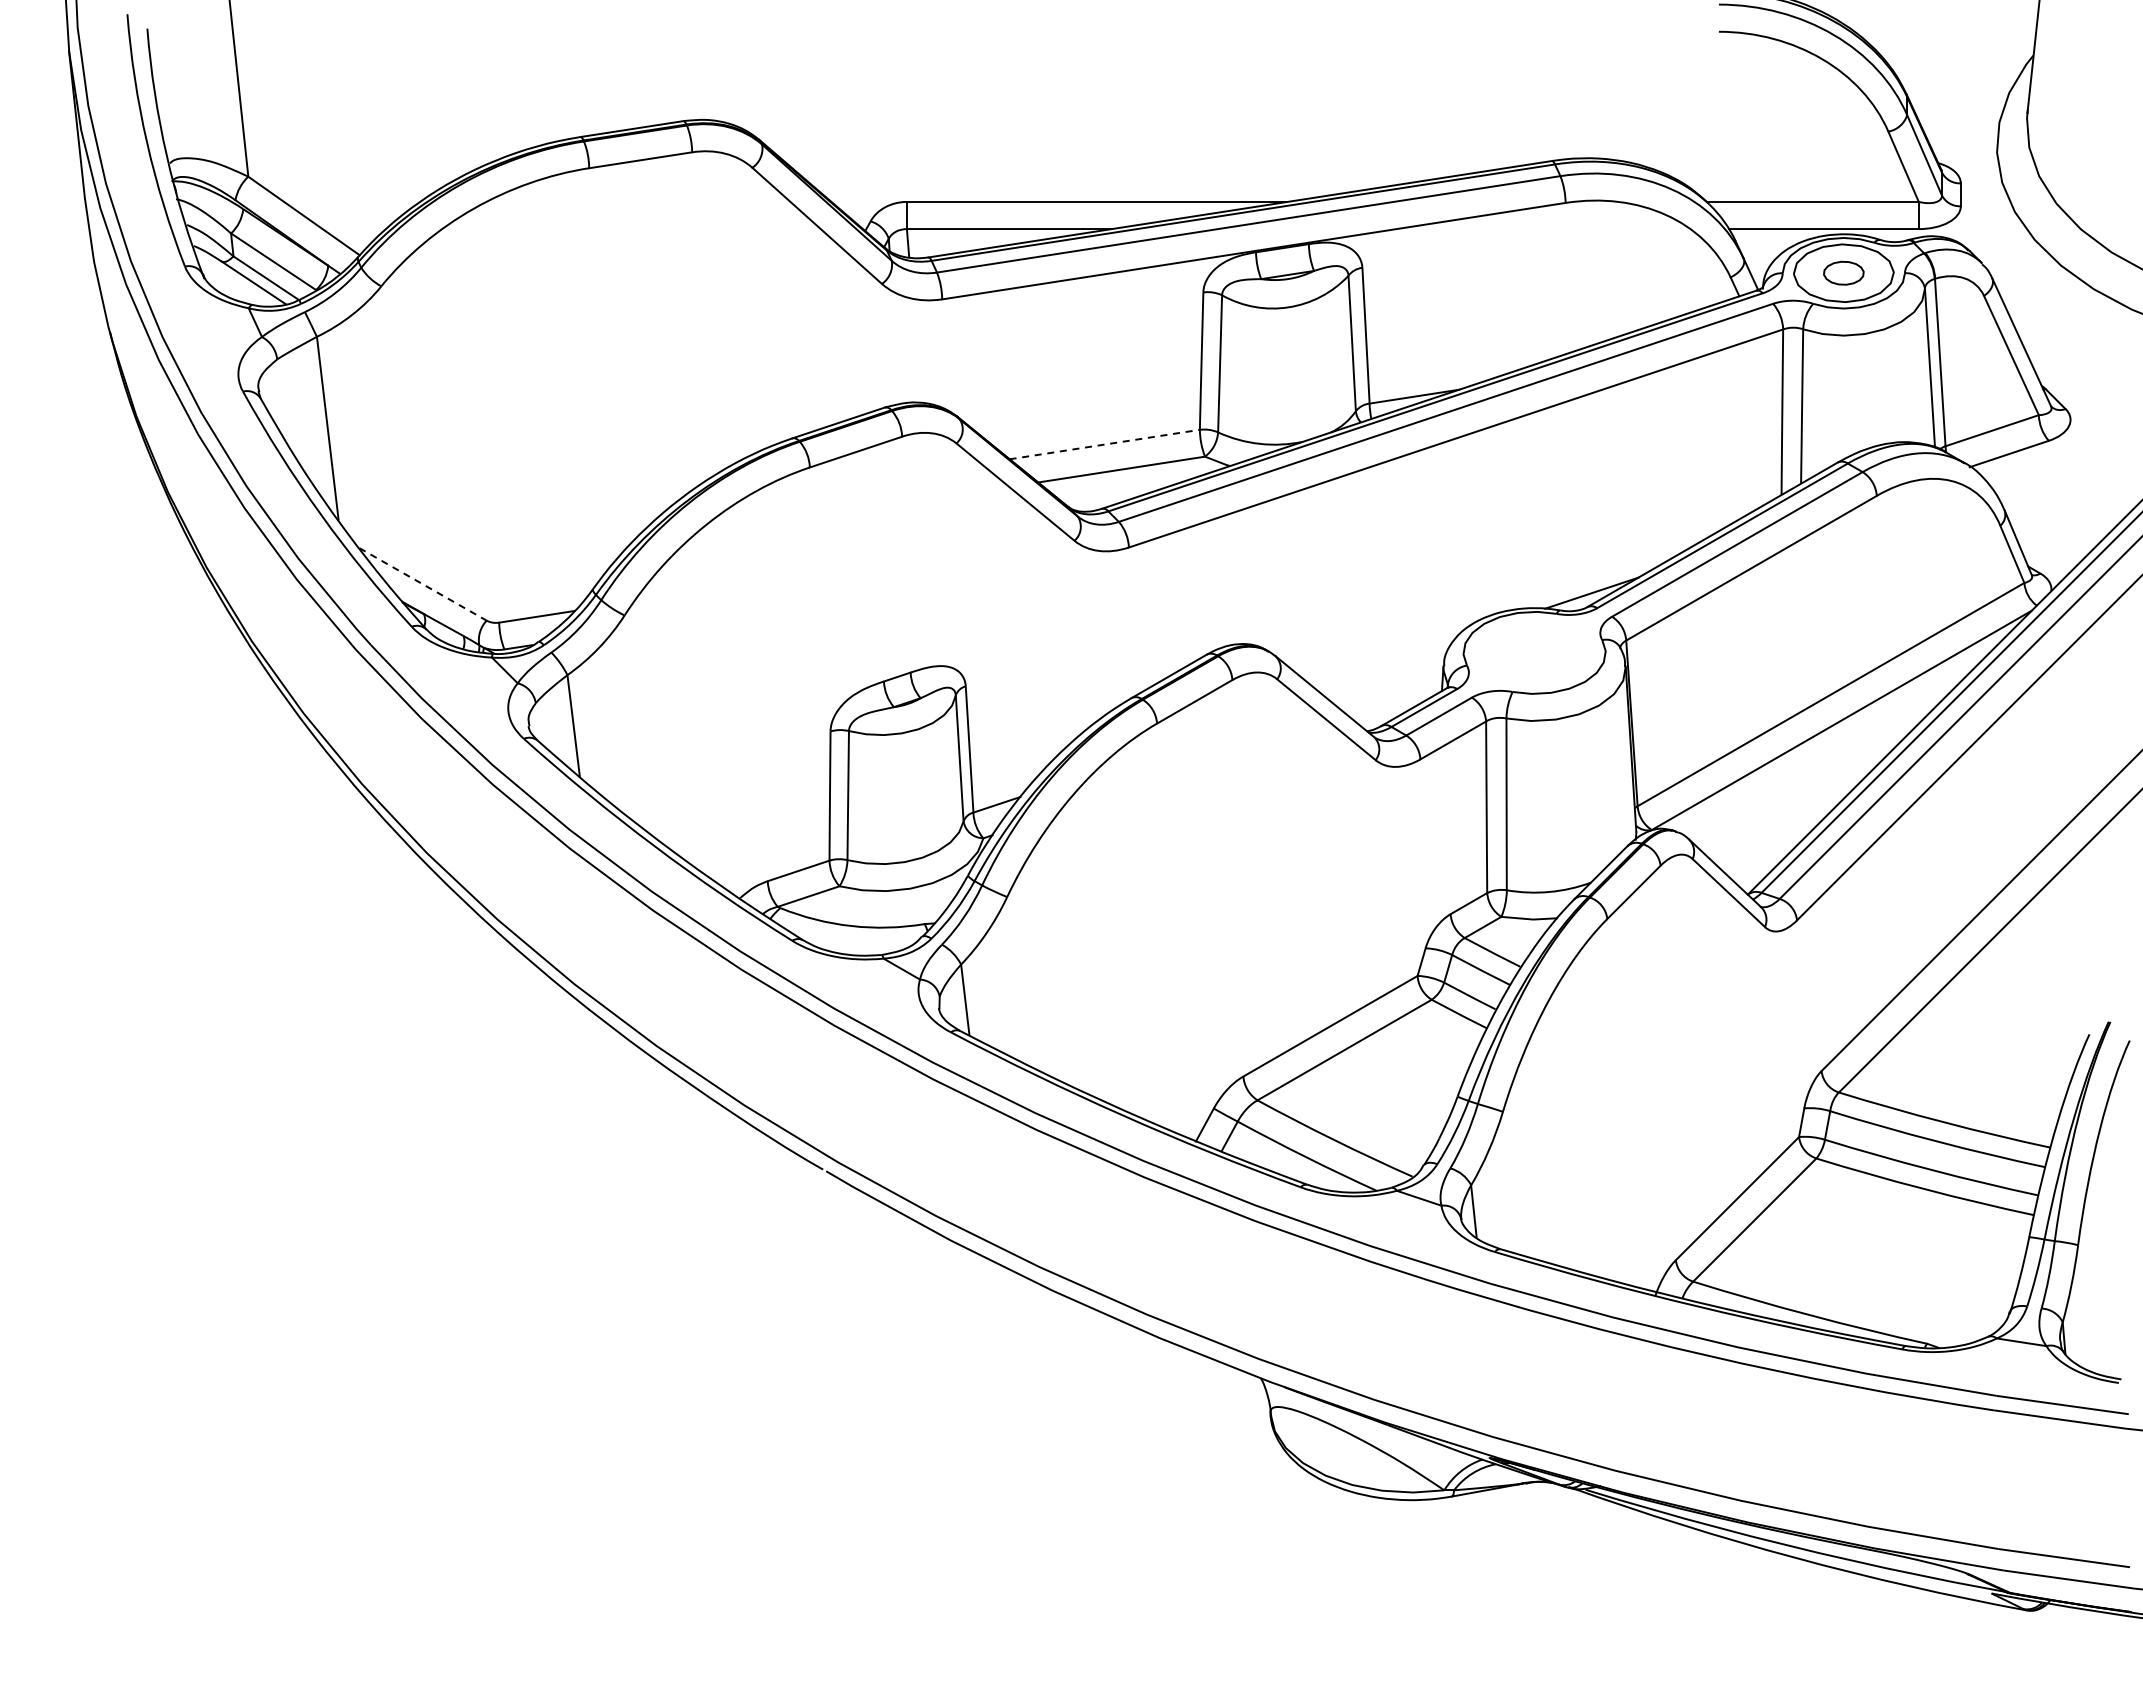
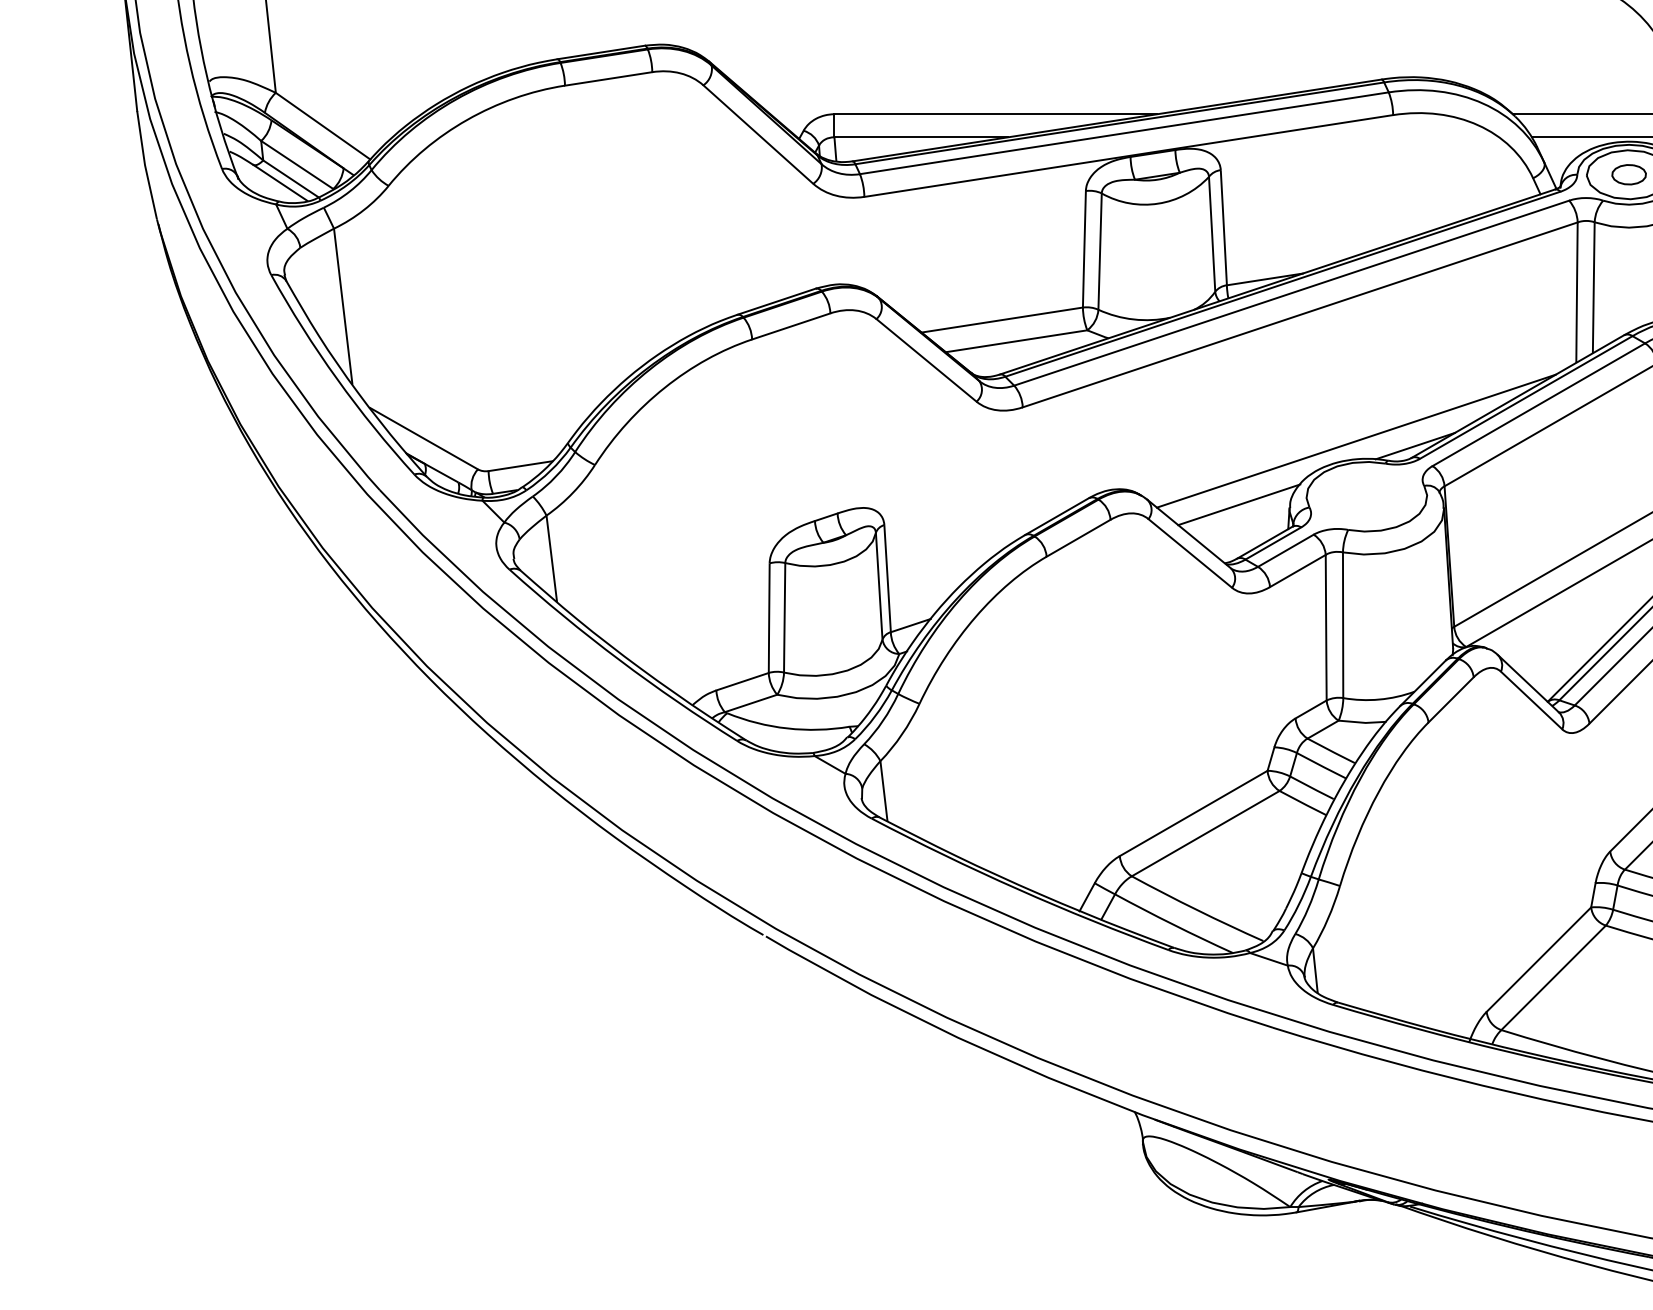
line: (1105, 444) -> (1002, 320), dashed -> solid
line: (423, 584) -> (424, 438), dashed -> solid
line: (1522, 587) -> (1356, 441), added
line: (1384, 662) -> (1239, 504), added

